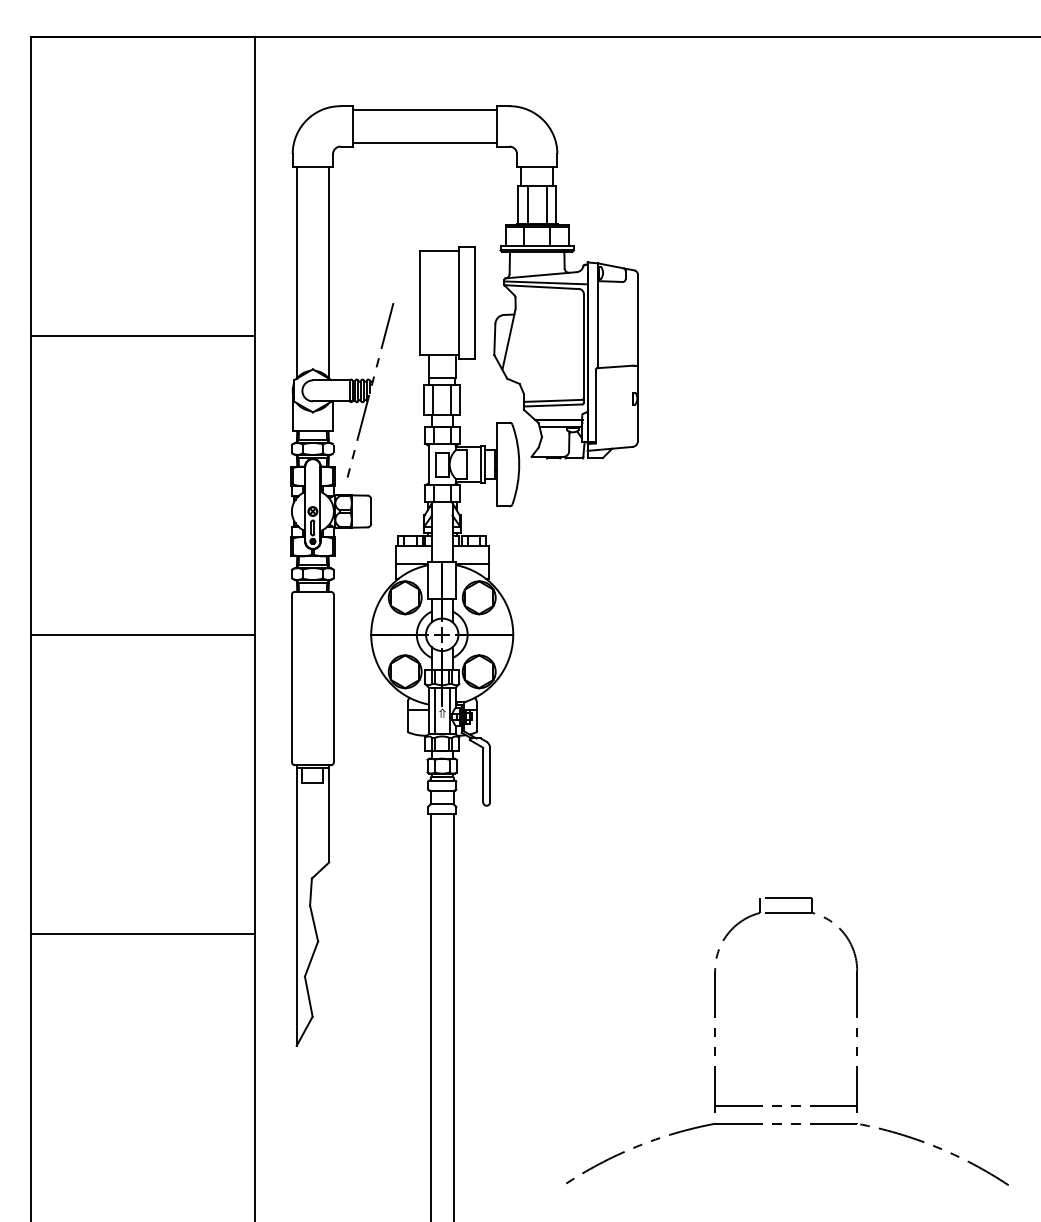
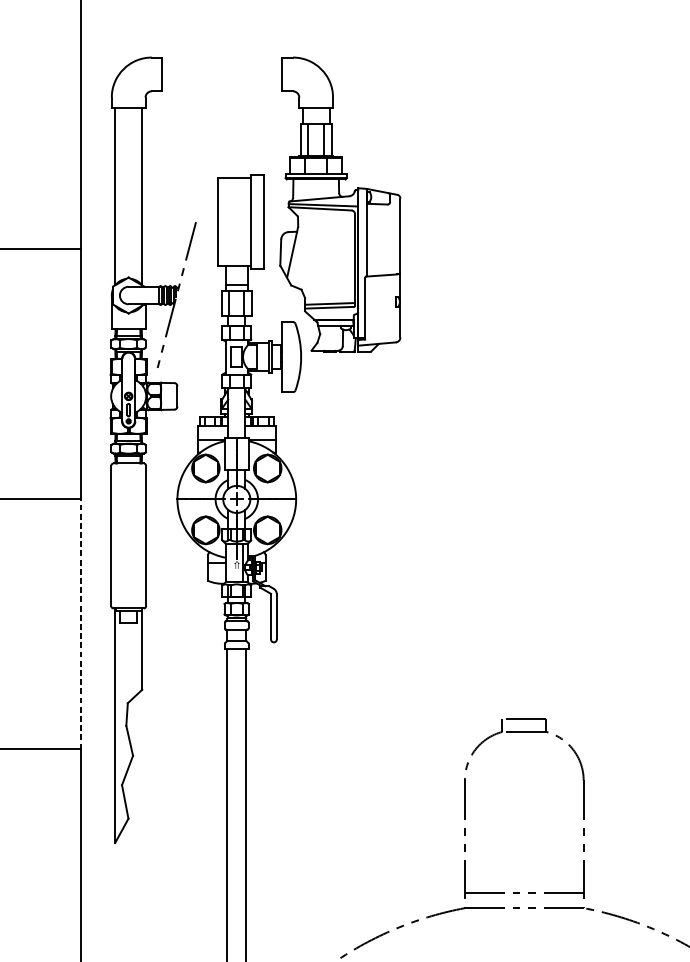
line: (424, 110) -> (221, 61), removed
line: (424, 142) -> (221, 87), removed
line: (434, 710) -> (230, 562), removed
line: (255, 784) -> (80, 624), solid -> dashed

